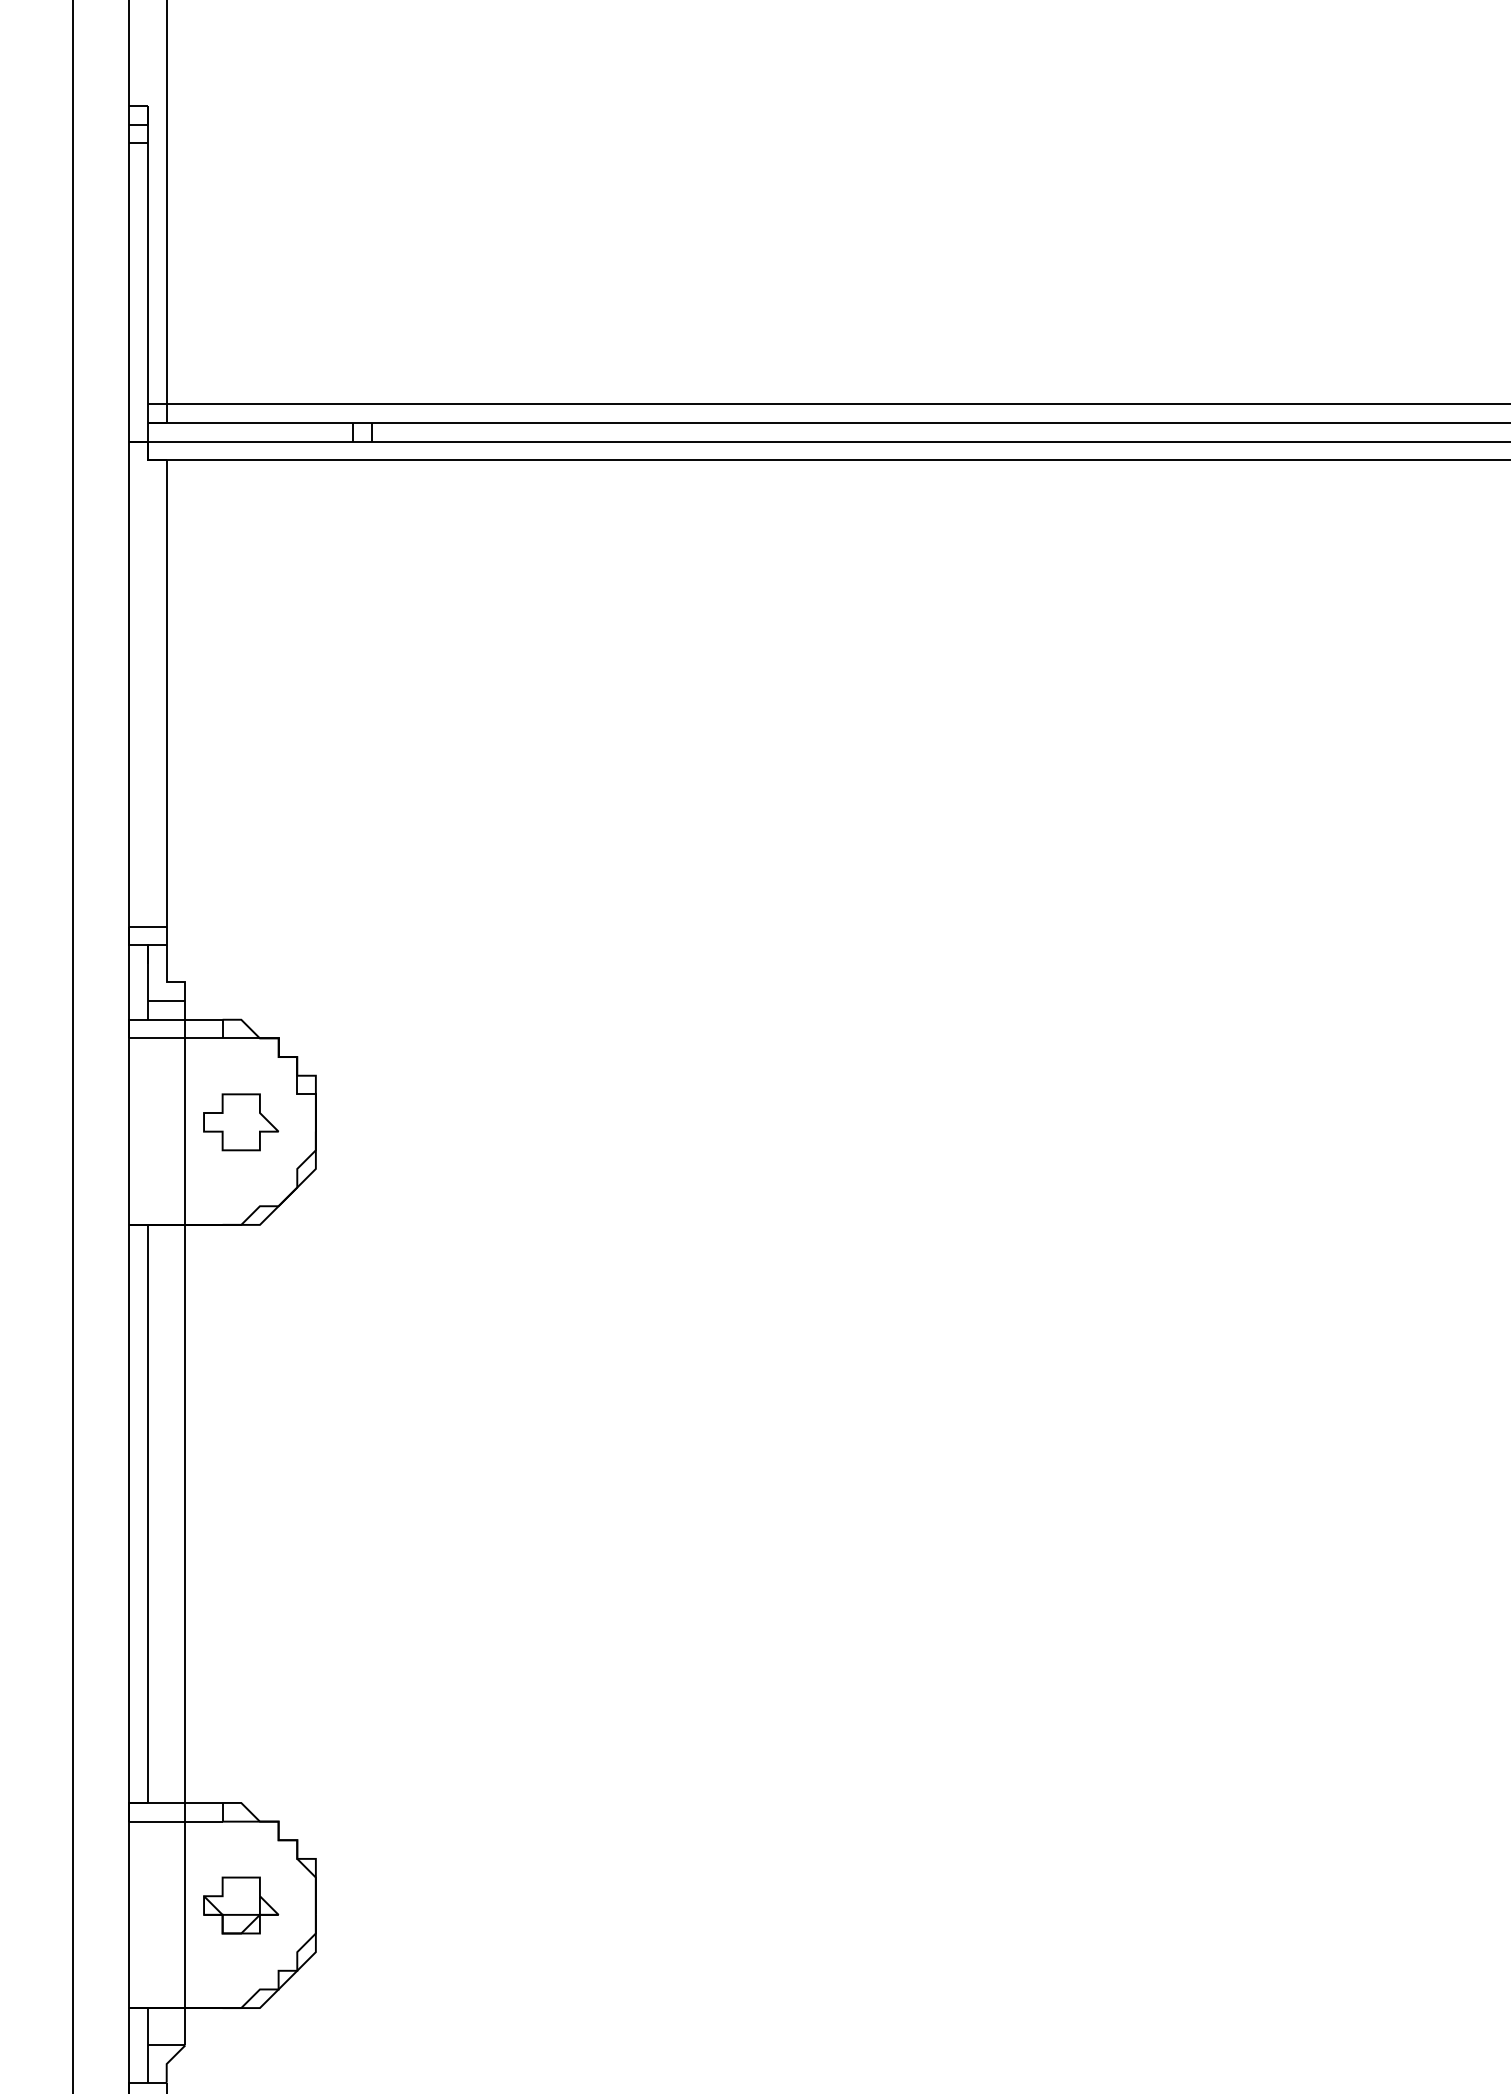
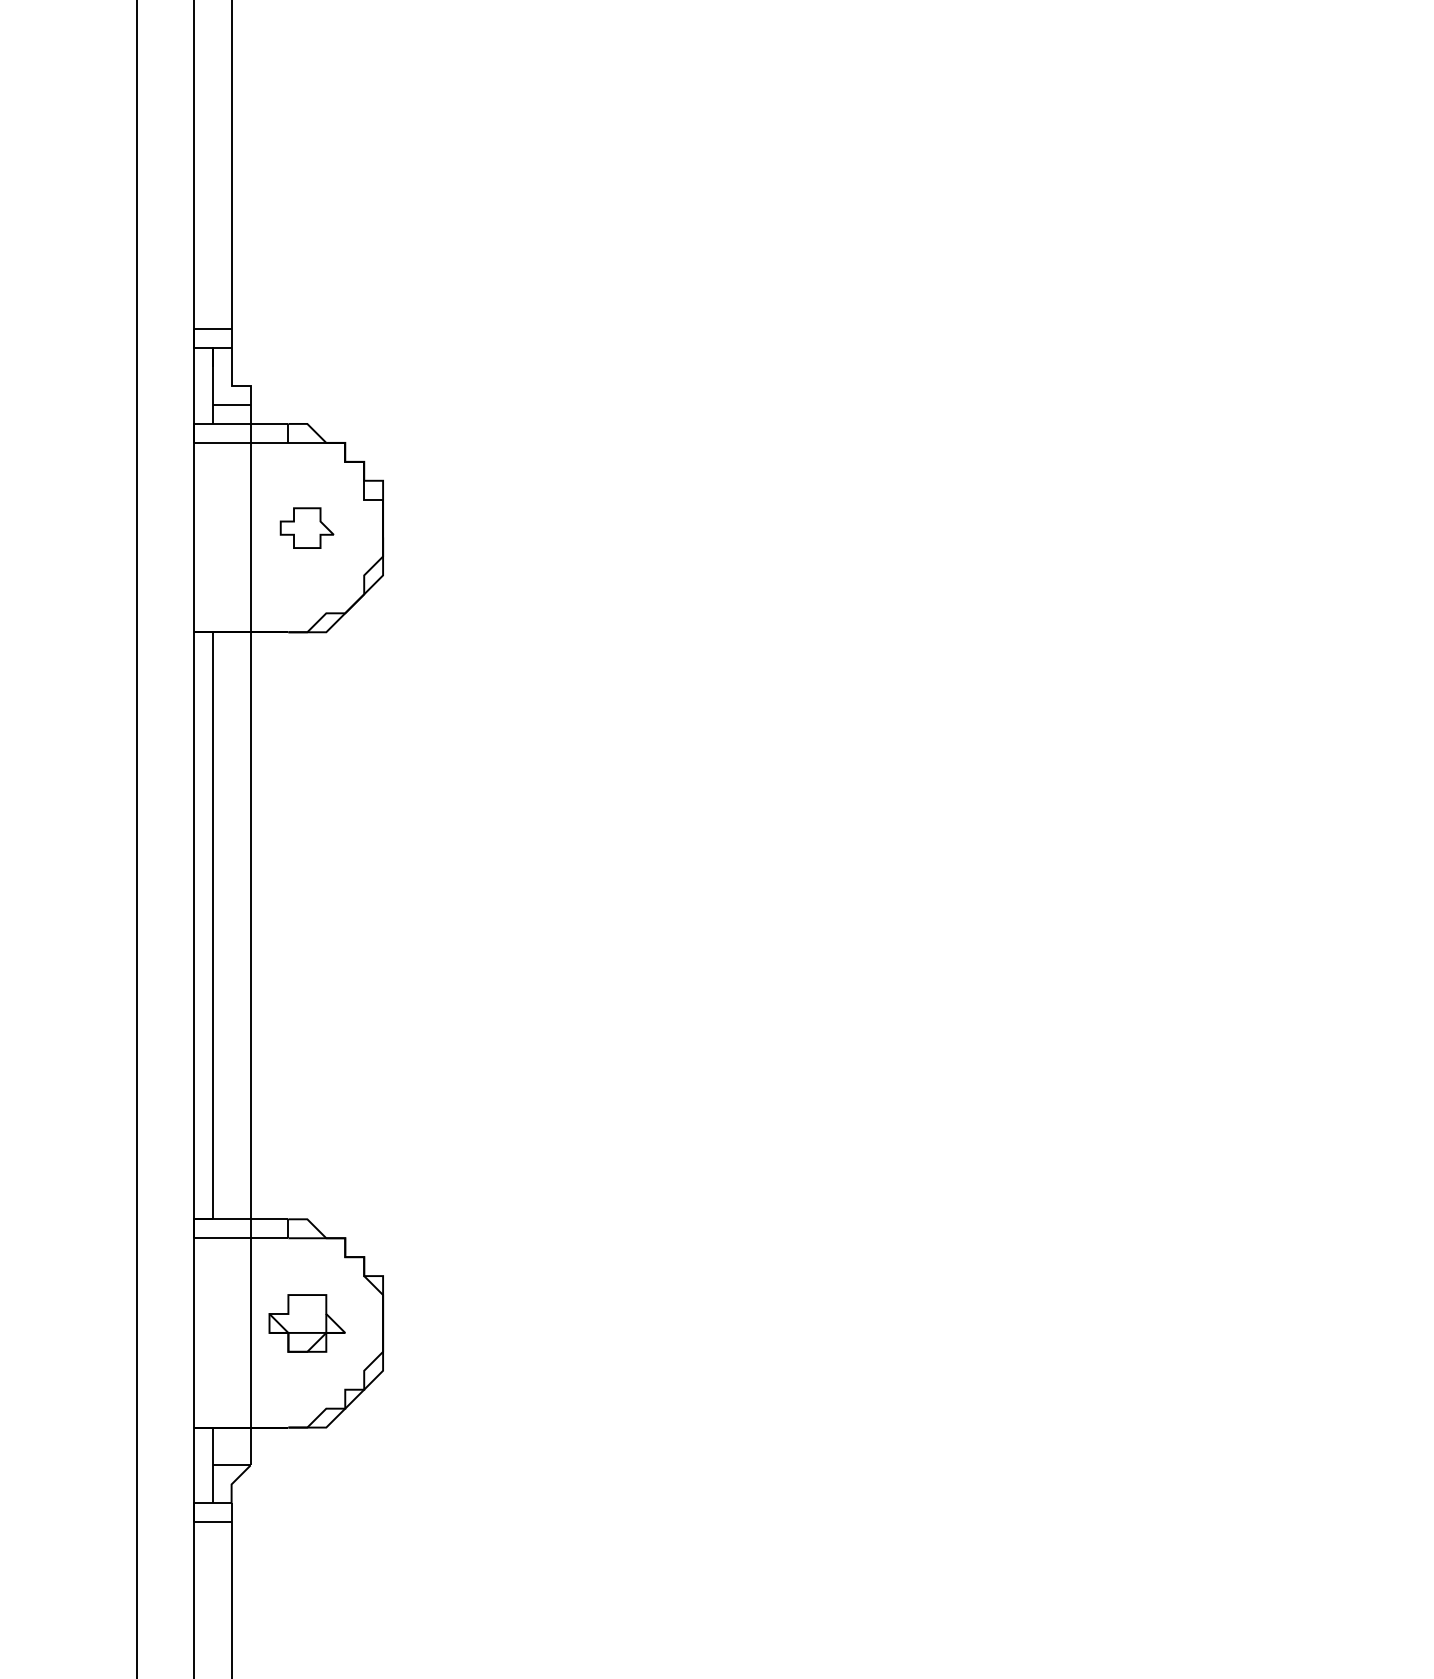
part: (240, 1122) -> (306, 528), size x0.7

